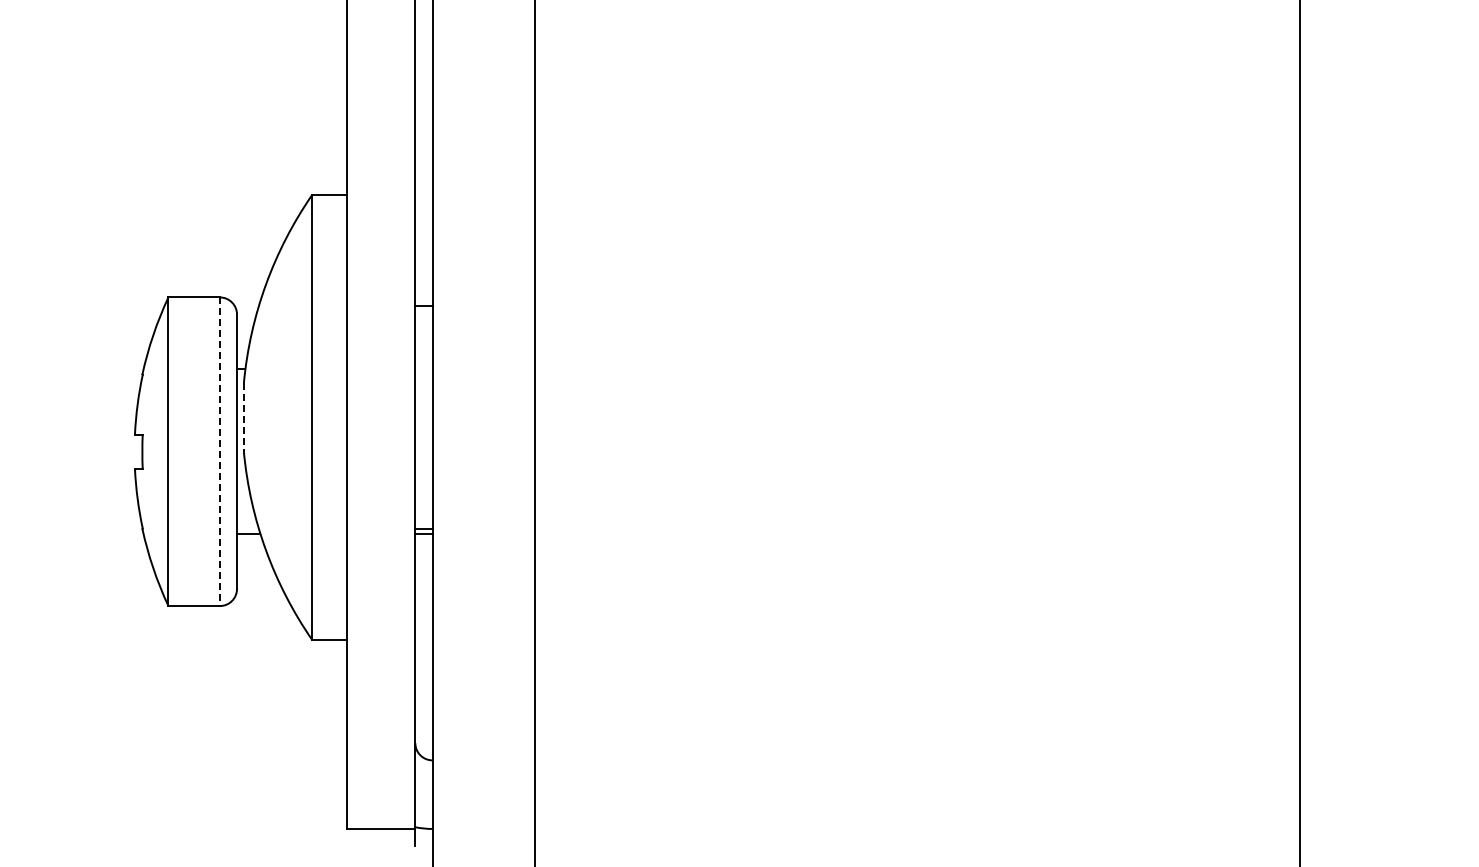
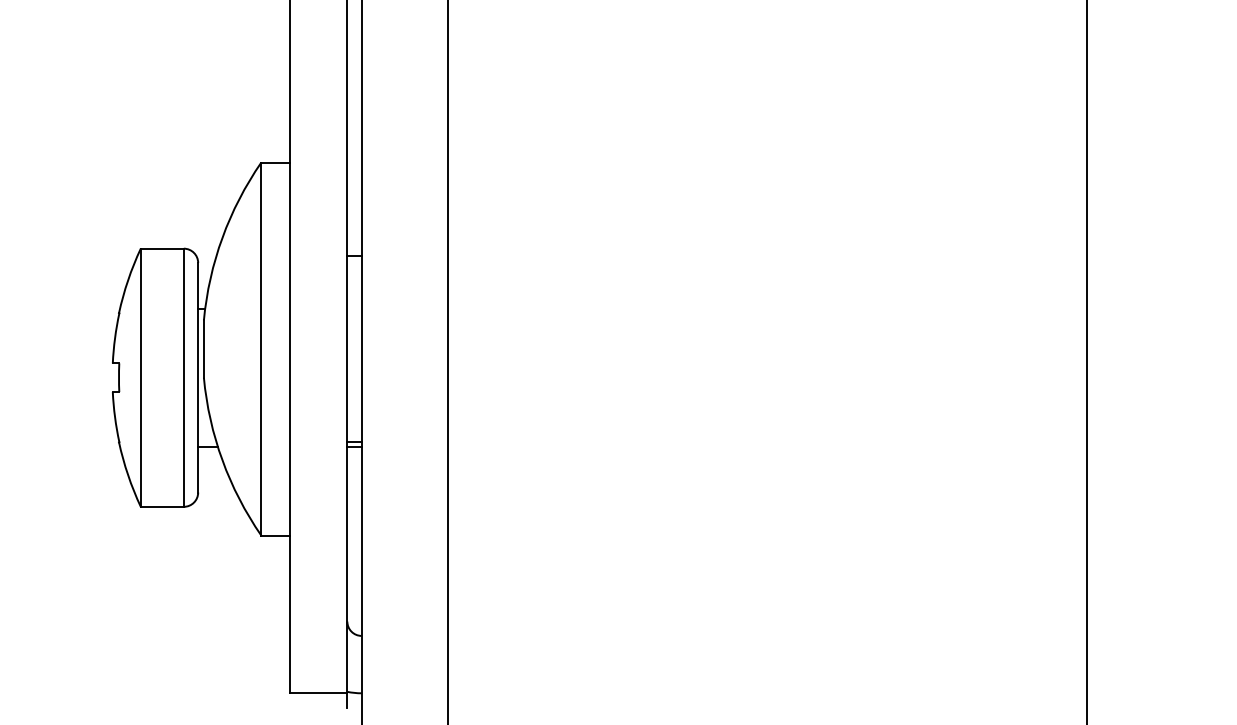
line: (243, 417) -> (203, 349), dashed -> solid
line: (219, 452) -> (183, 378), dashed -> solid

